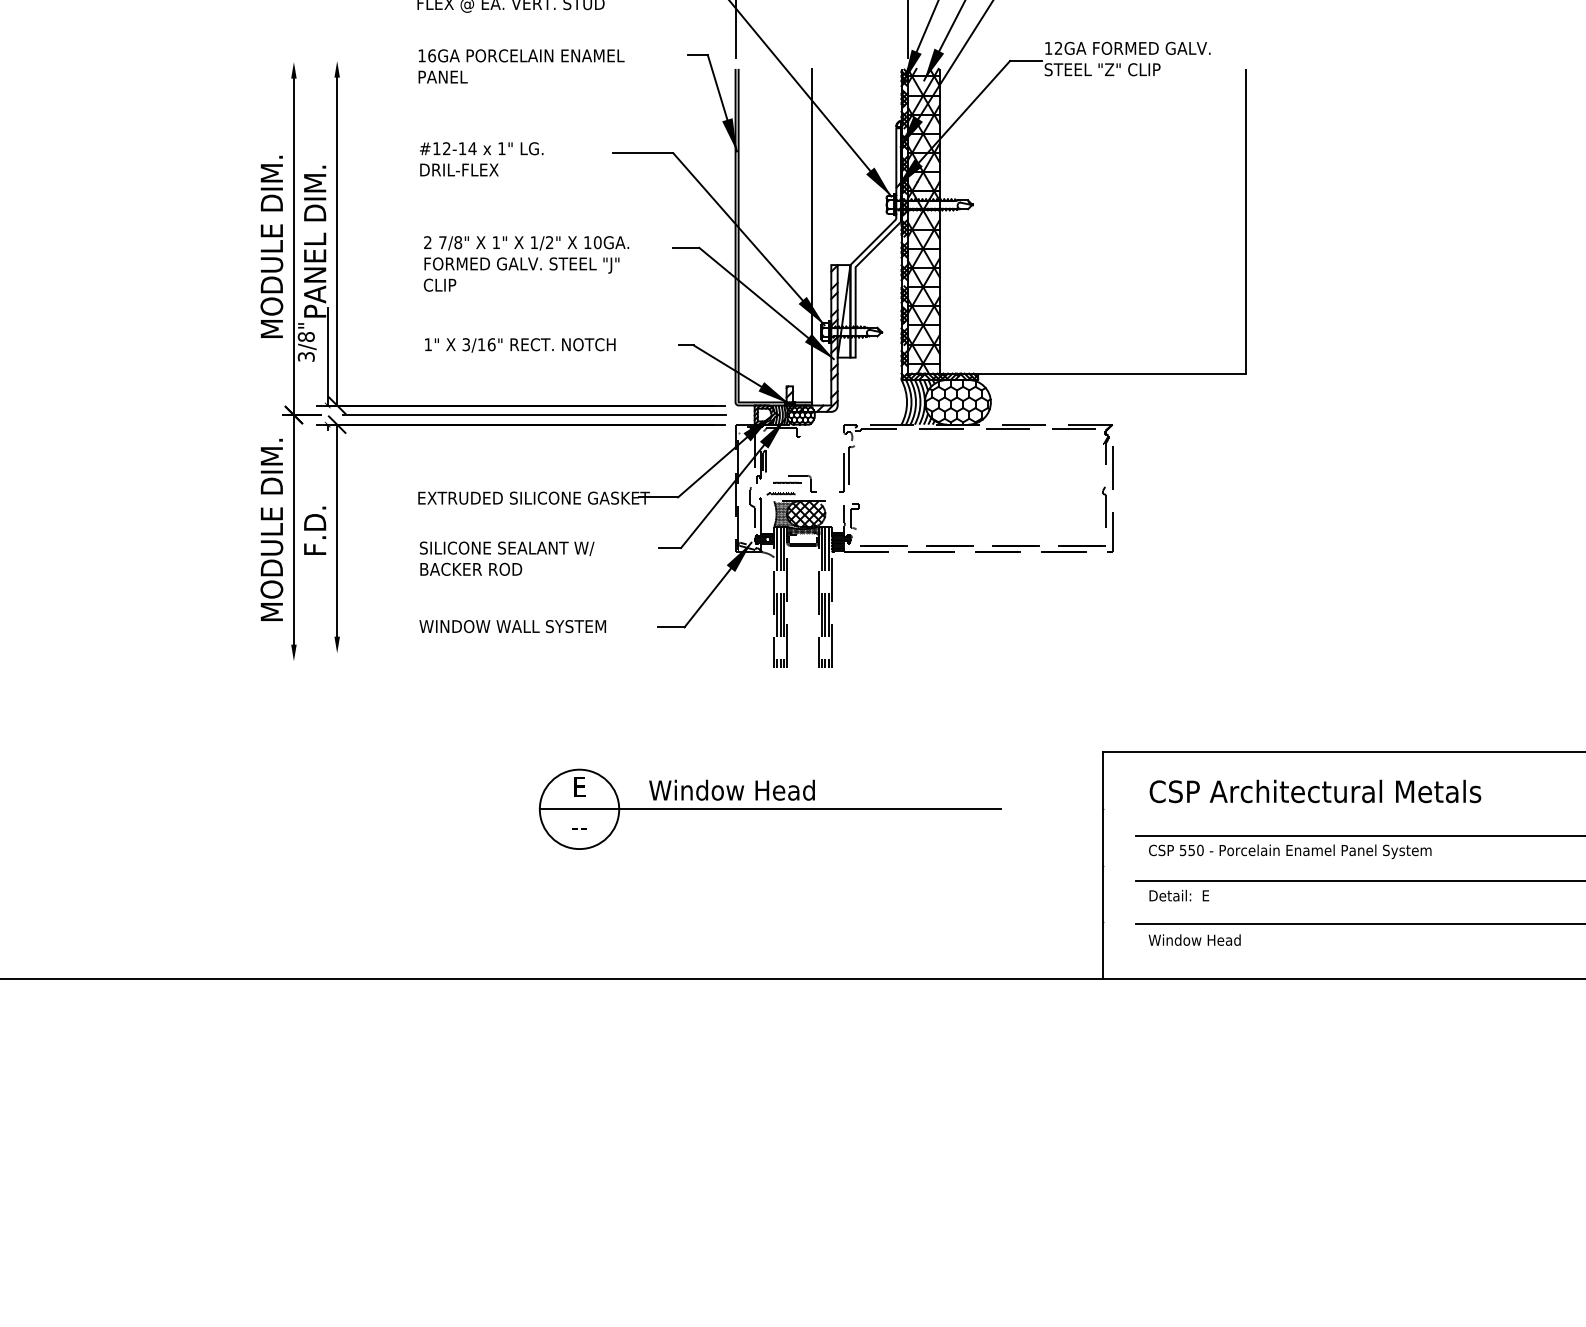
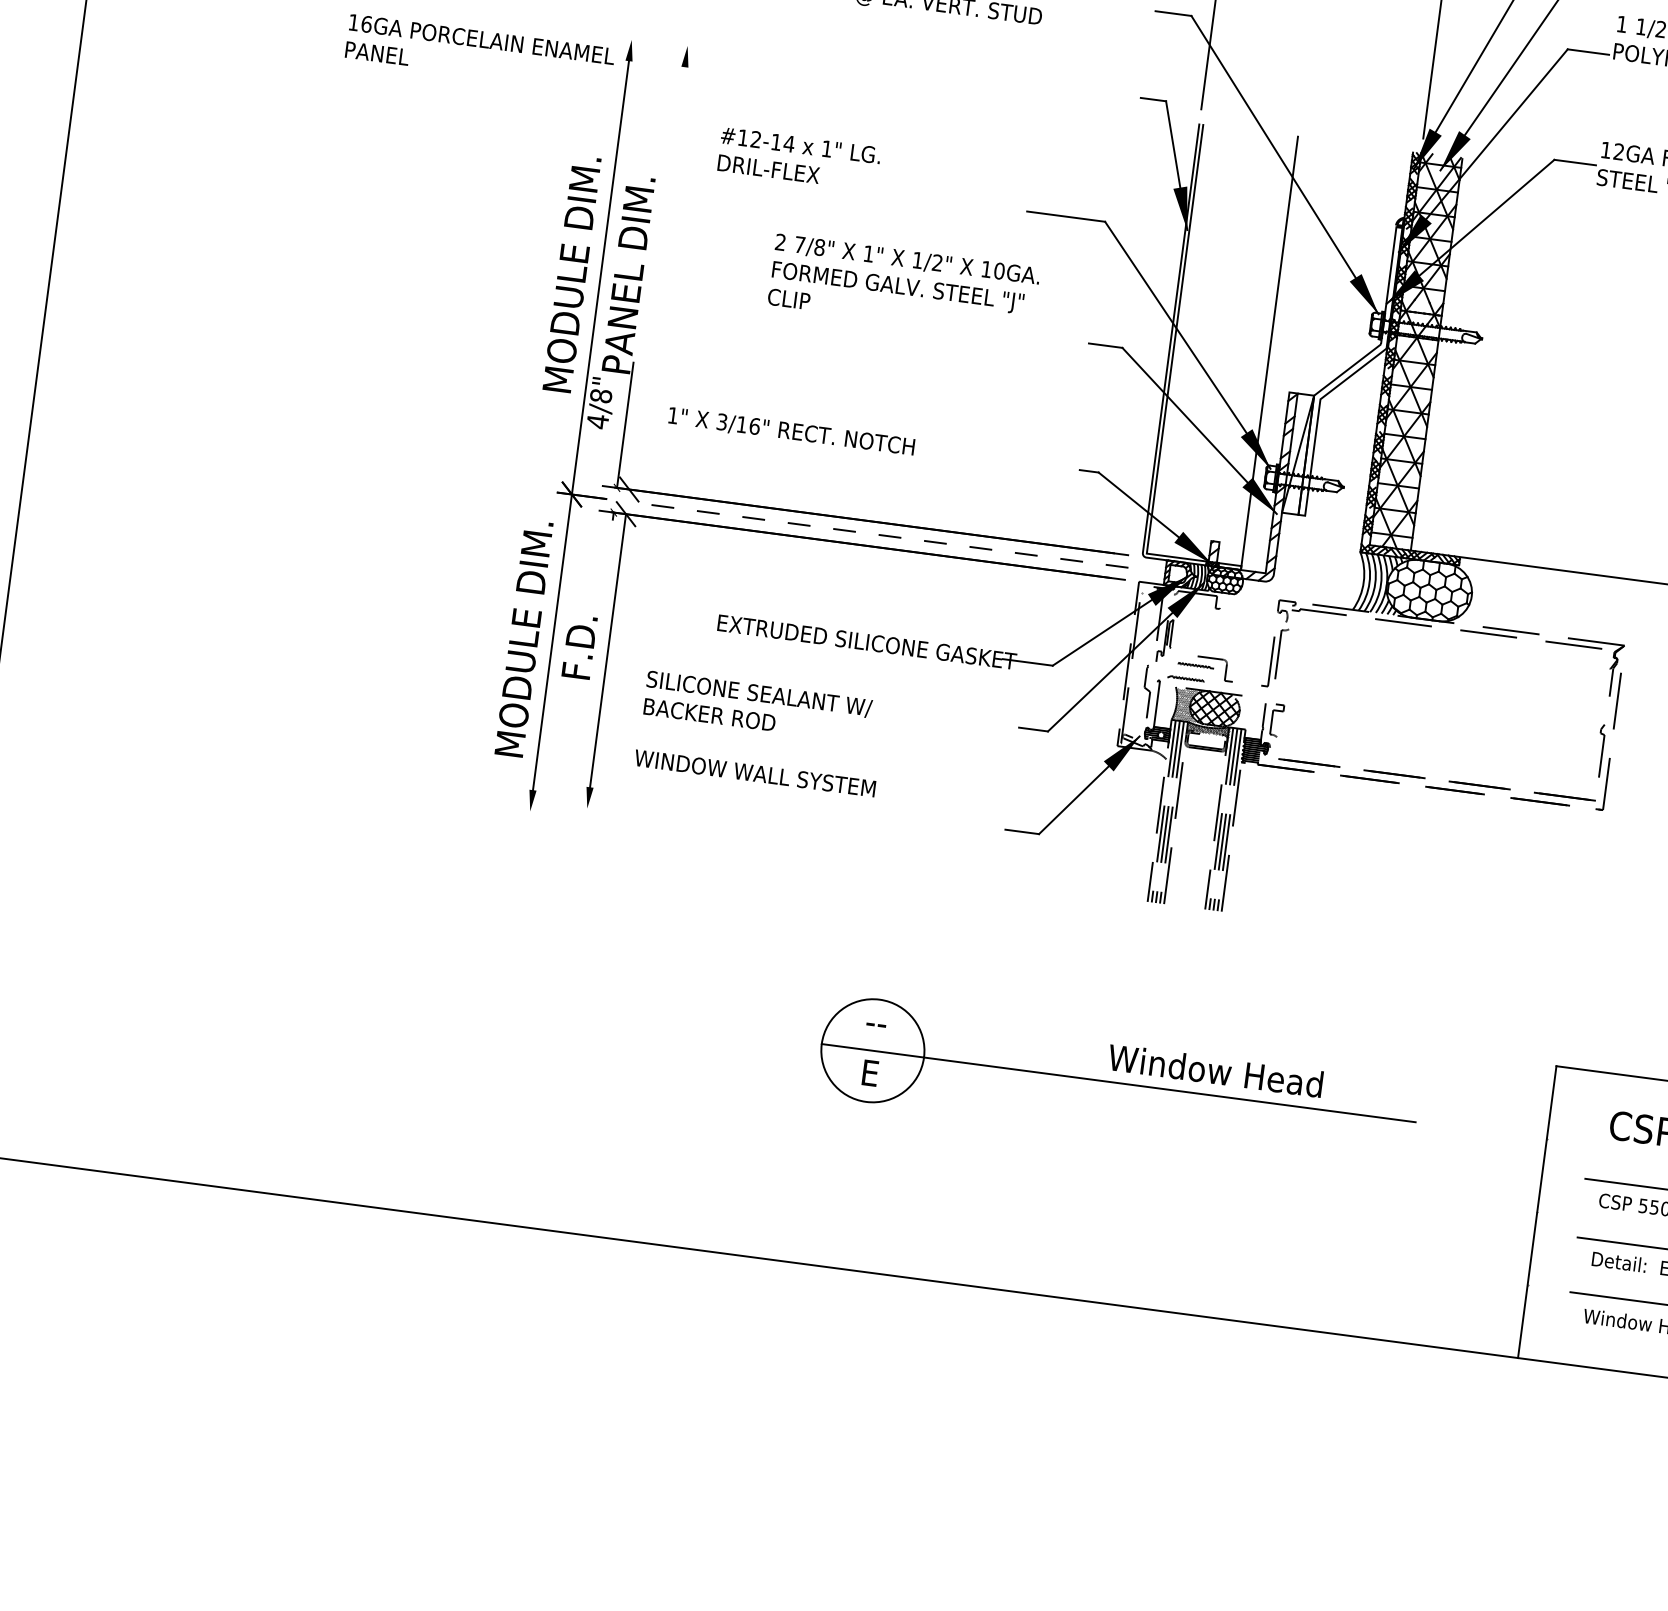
text: (521, 66) -> (480, 53), moved
text: (481, 159) -> (798, 159), moved
line: (337, 241) -> (657, 278), removed
text: (526, 263) -> (904, 285), moved
text: (520, 345) -> (791, 432), moved
text: (305, 356) -> (596, 421), 3/8" -> 4/8"
line: (534, 415) -> (881, 535), solid -> dashed
text: (507, 558) -> (758, 706), moved
text: (512, 626) -> (754, 773), moved
text: (579, 786) -> (876, 1021), E -> --
text: (731, 789) -> (1214, 1069), moved
text: (579, 826) -> (869, 1072), -- -> E

